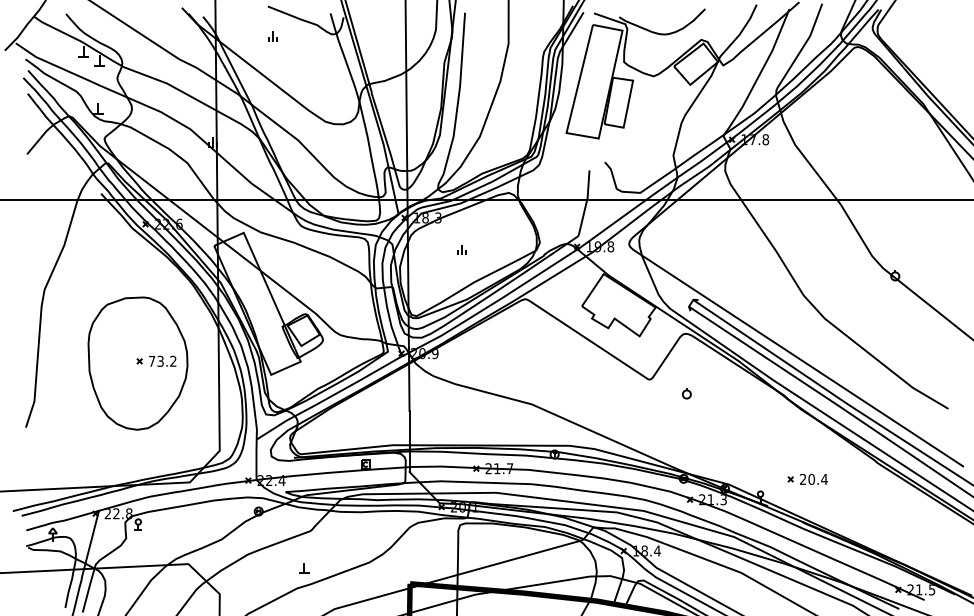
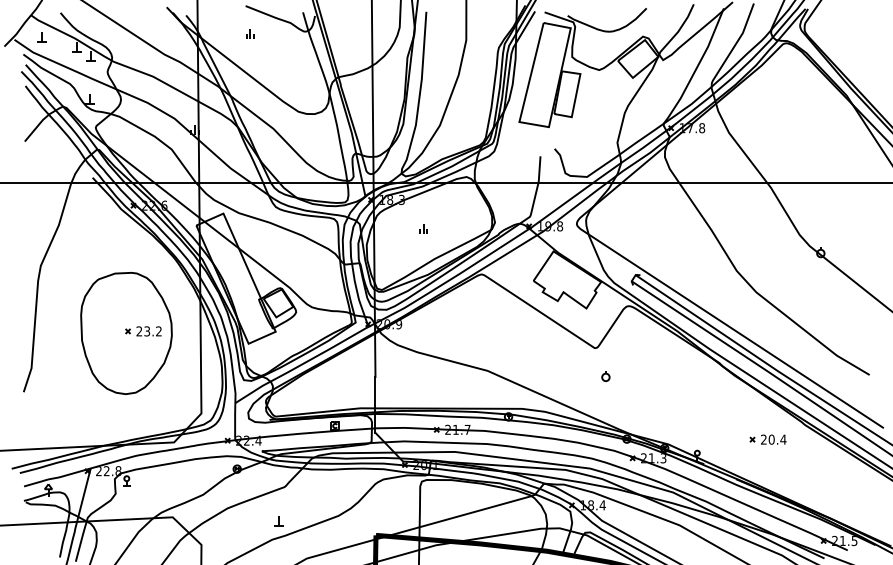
part: (45, 39) -> (41, 36), added
text: (151, 360) -> (138, 330), 73.2 -> 23.2
part: (686, 393) -> (605, 376), moved
part: (807, 478) -> (767, 438), moved

